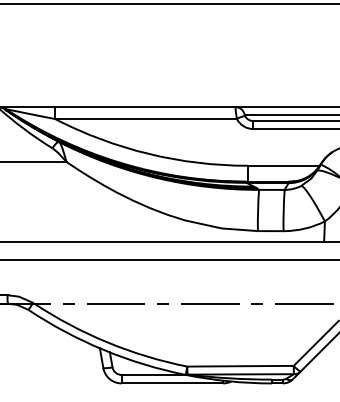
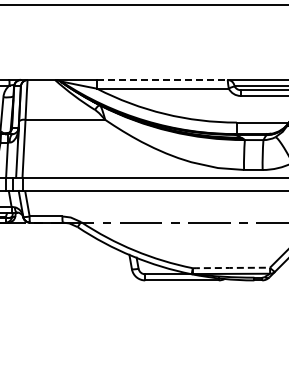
line: (145, 107) -> (162, 80), solid -> dashed
line: (239, 365) -> (230, 267), solid -> dashed

